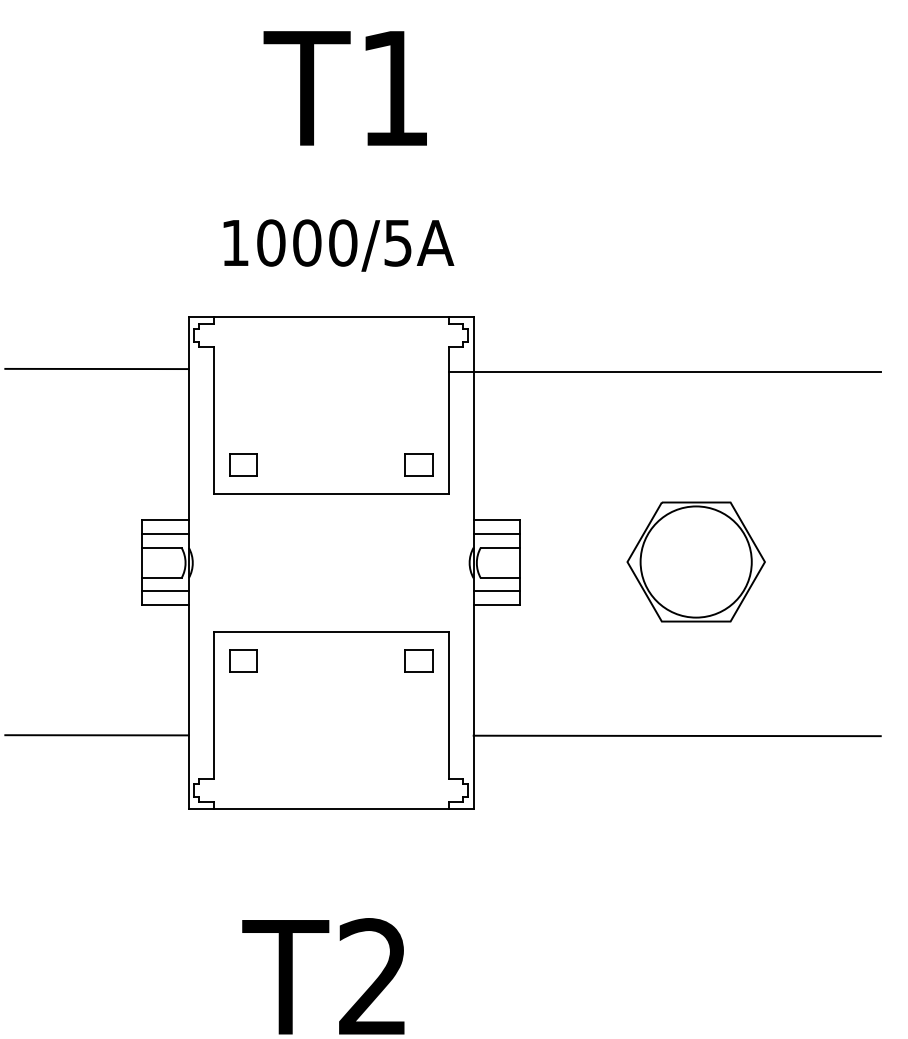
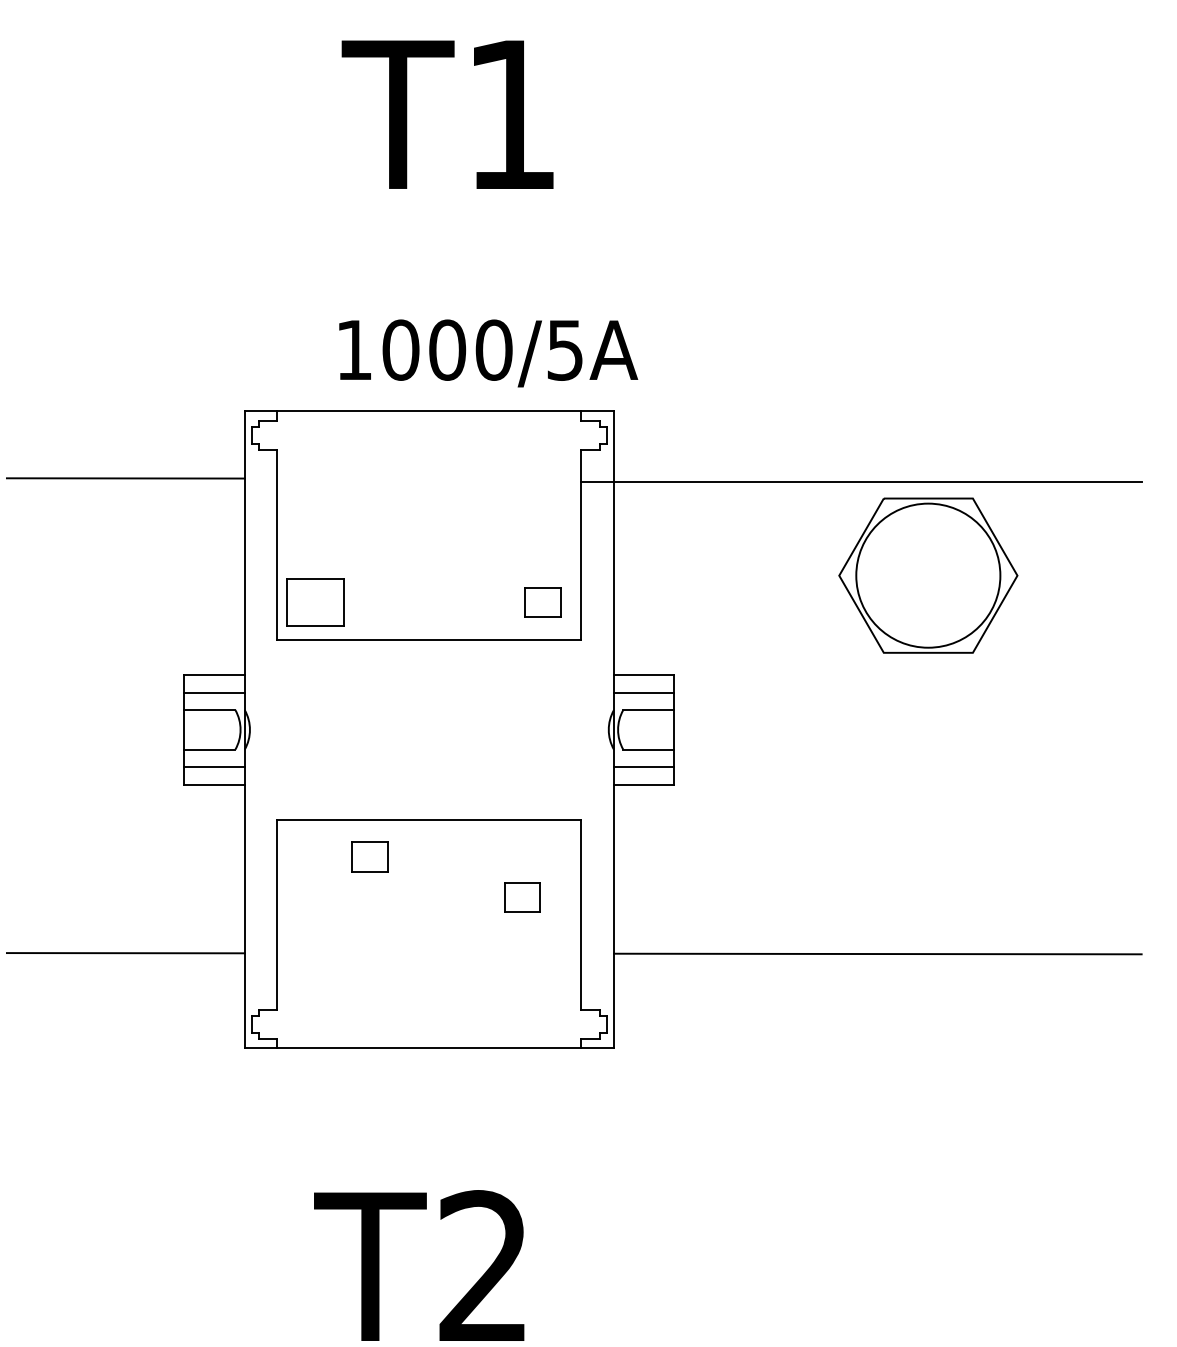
text: (338, 245) -> (488, 353), moved
part: (243, 464) -> (315, 602), size x1.6
part: (695, 561) -> (927, 574), moved
part: (243, 660) -> (370, 856), moved
part: (418, 660) -> (521, 896), moved

